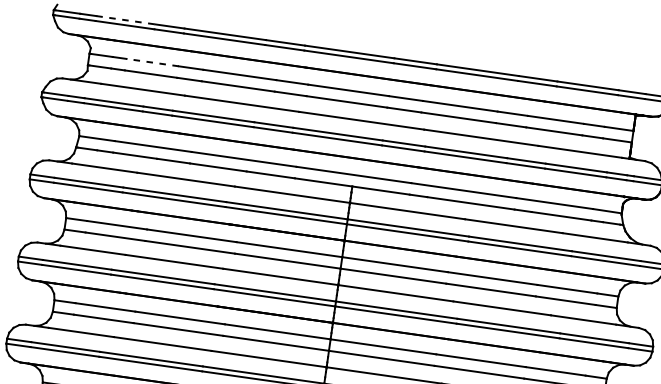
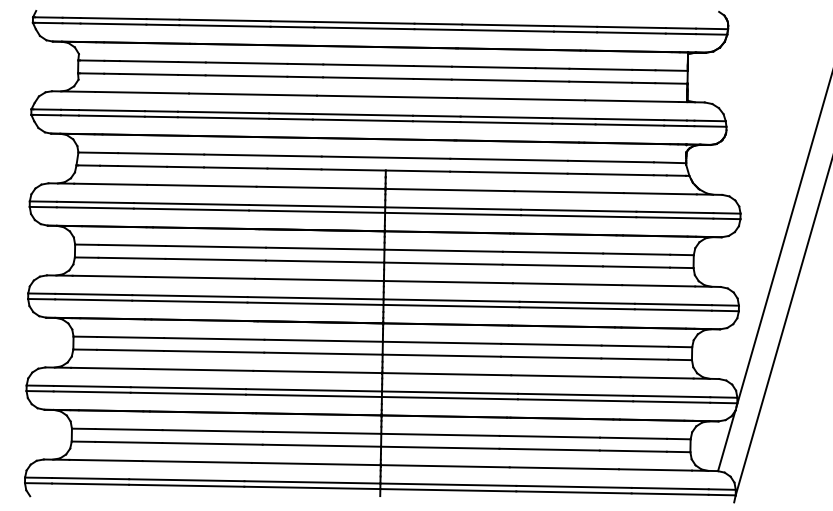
line: (125, 20) -> (113, 18), dashed -> solid
line: (152, 62) -> (148, 61), dashed -> solid

